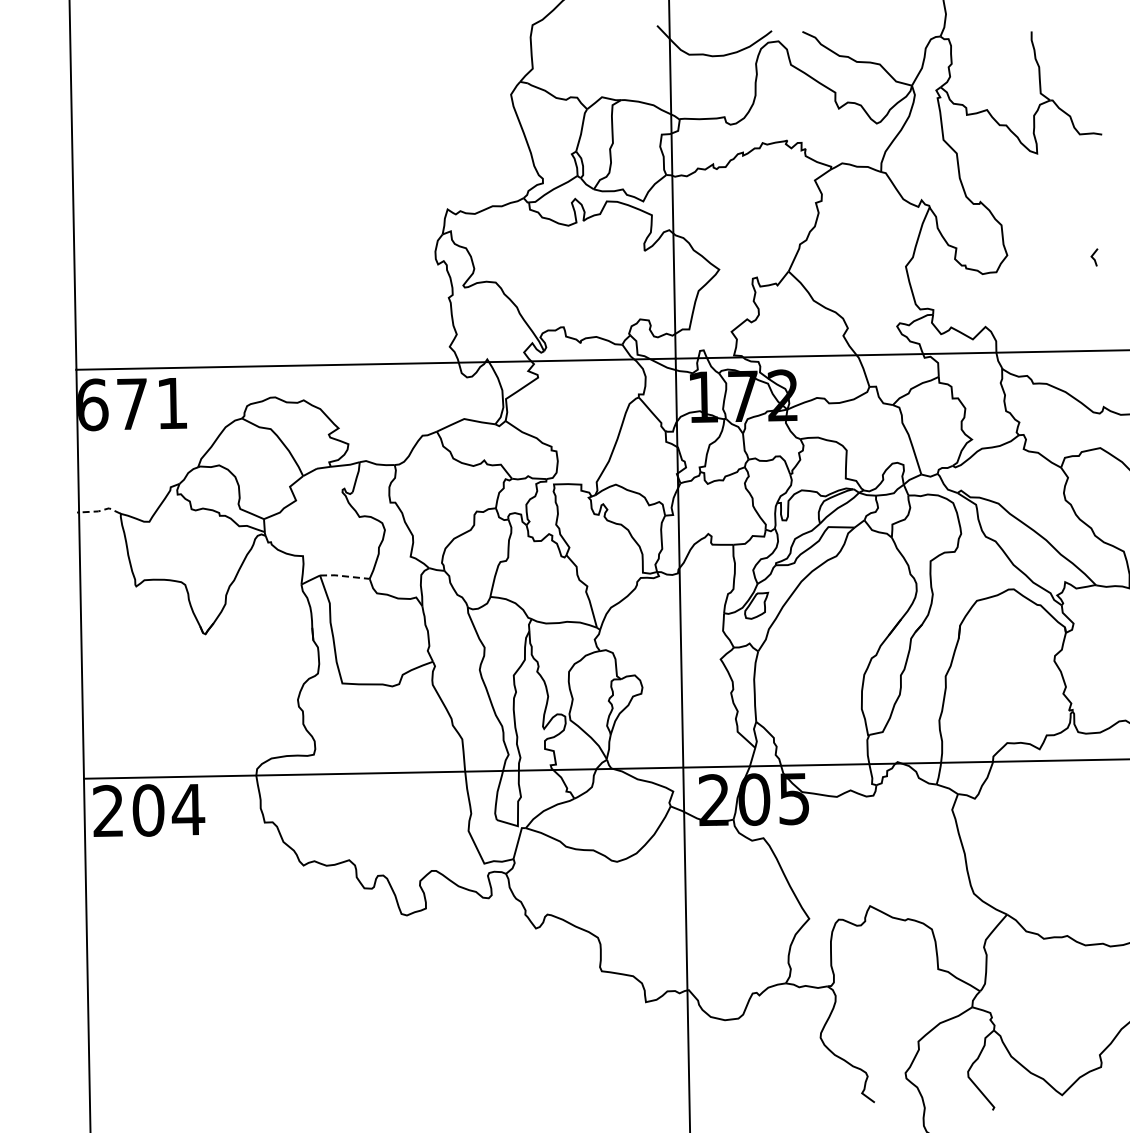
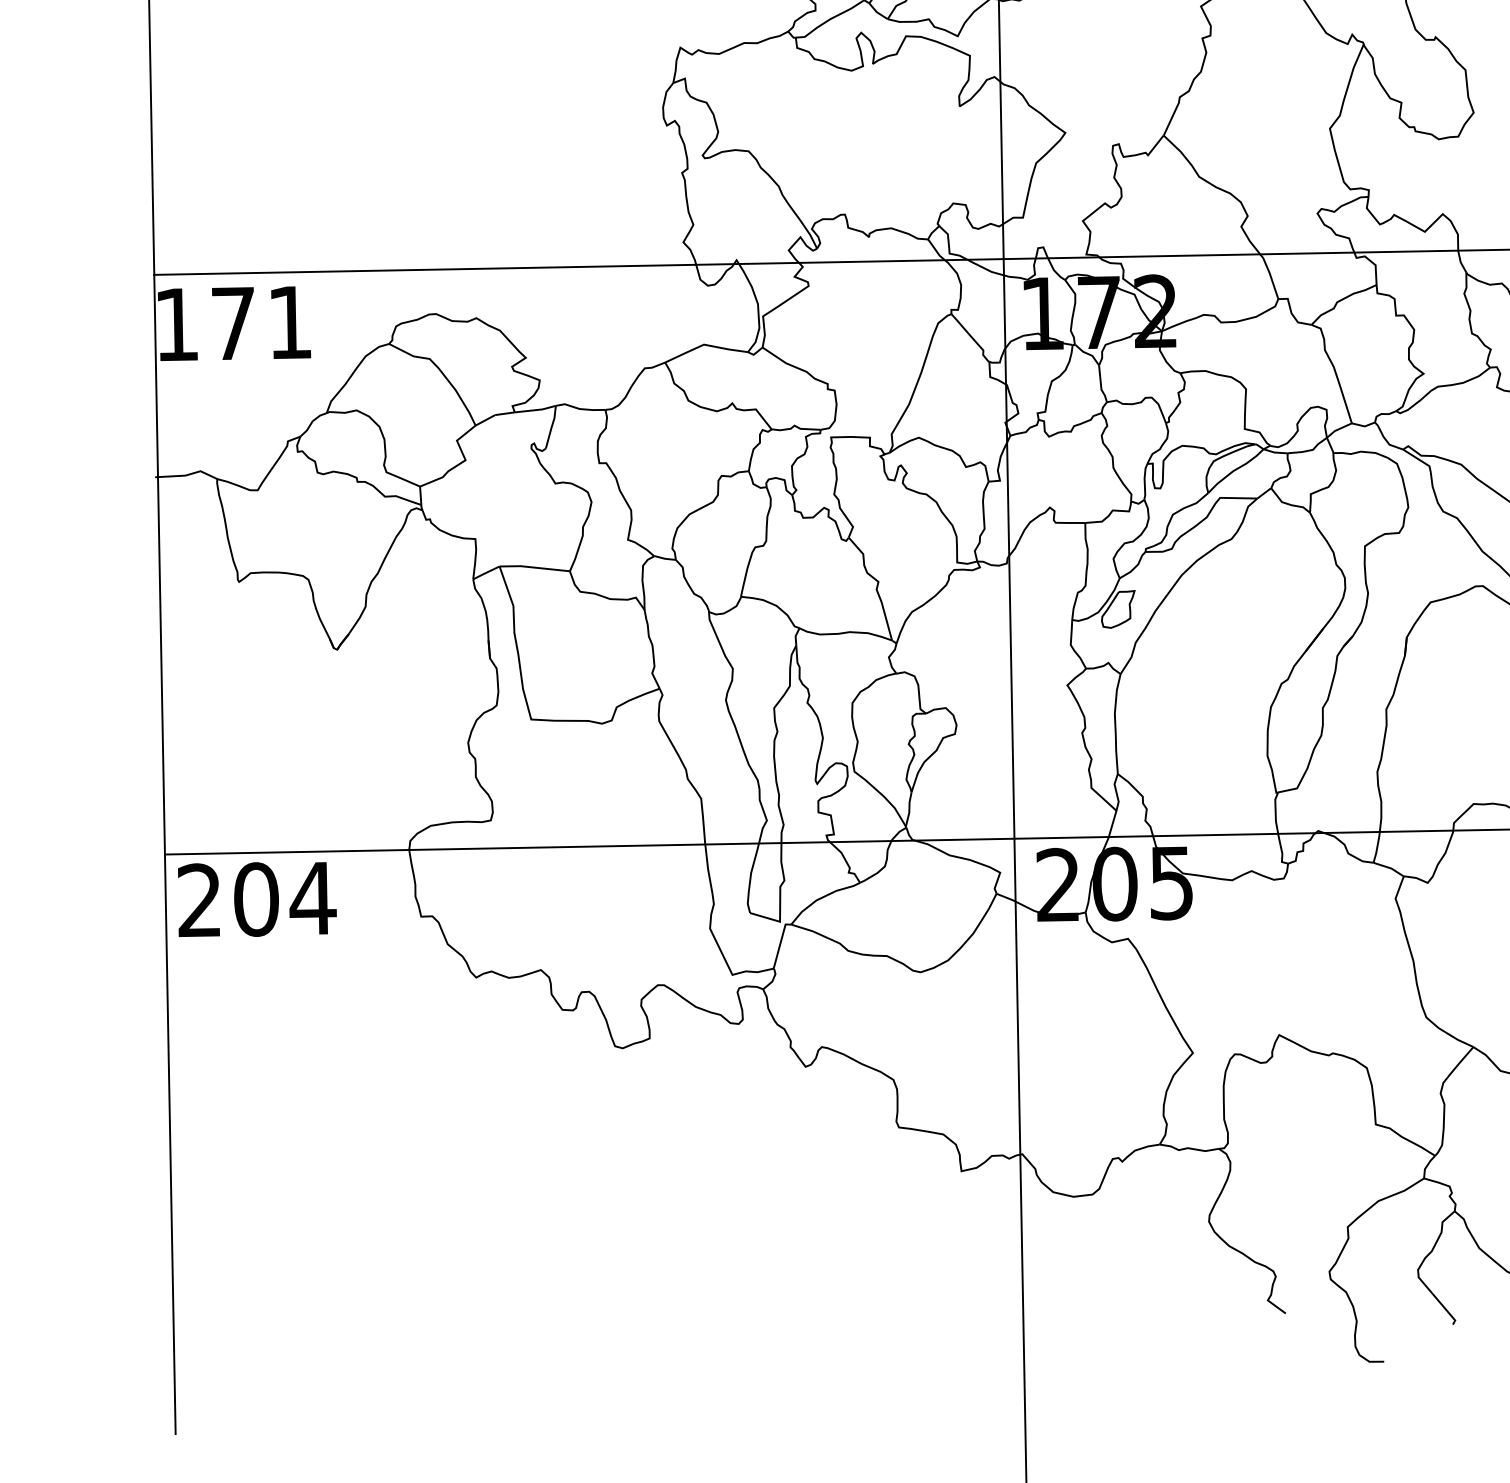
text: (93, 404) -> (178, 324), 671 -> 171
line: (100, 510) -> (188, 474), dashed -> solid
line: (344, 576) -> (534, 567), dashed -> solid

